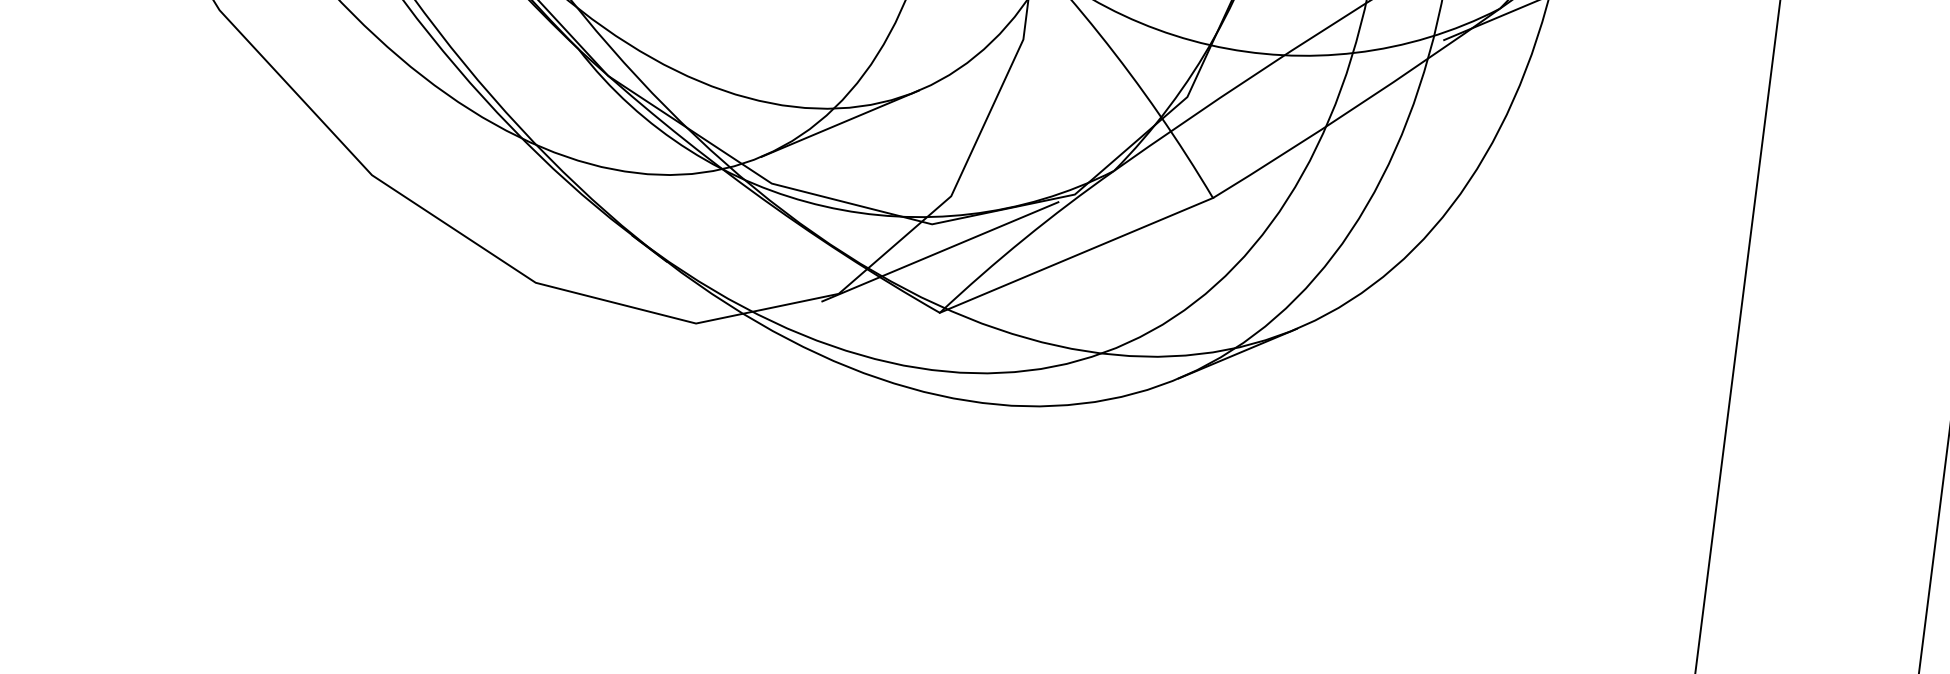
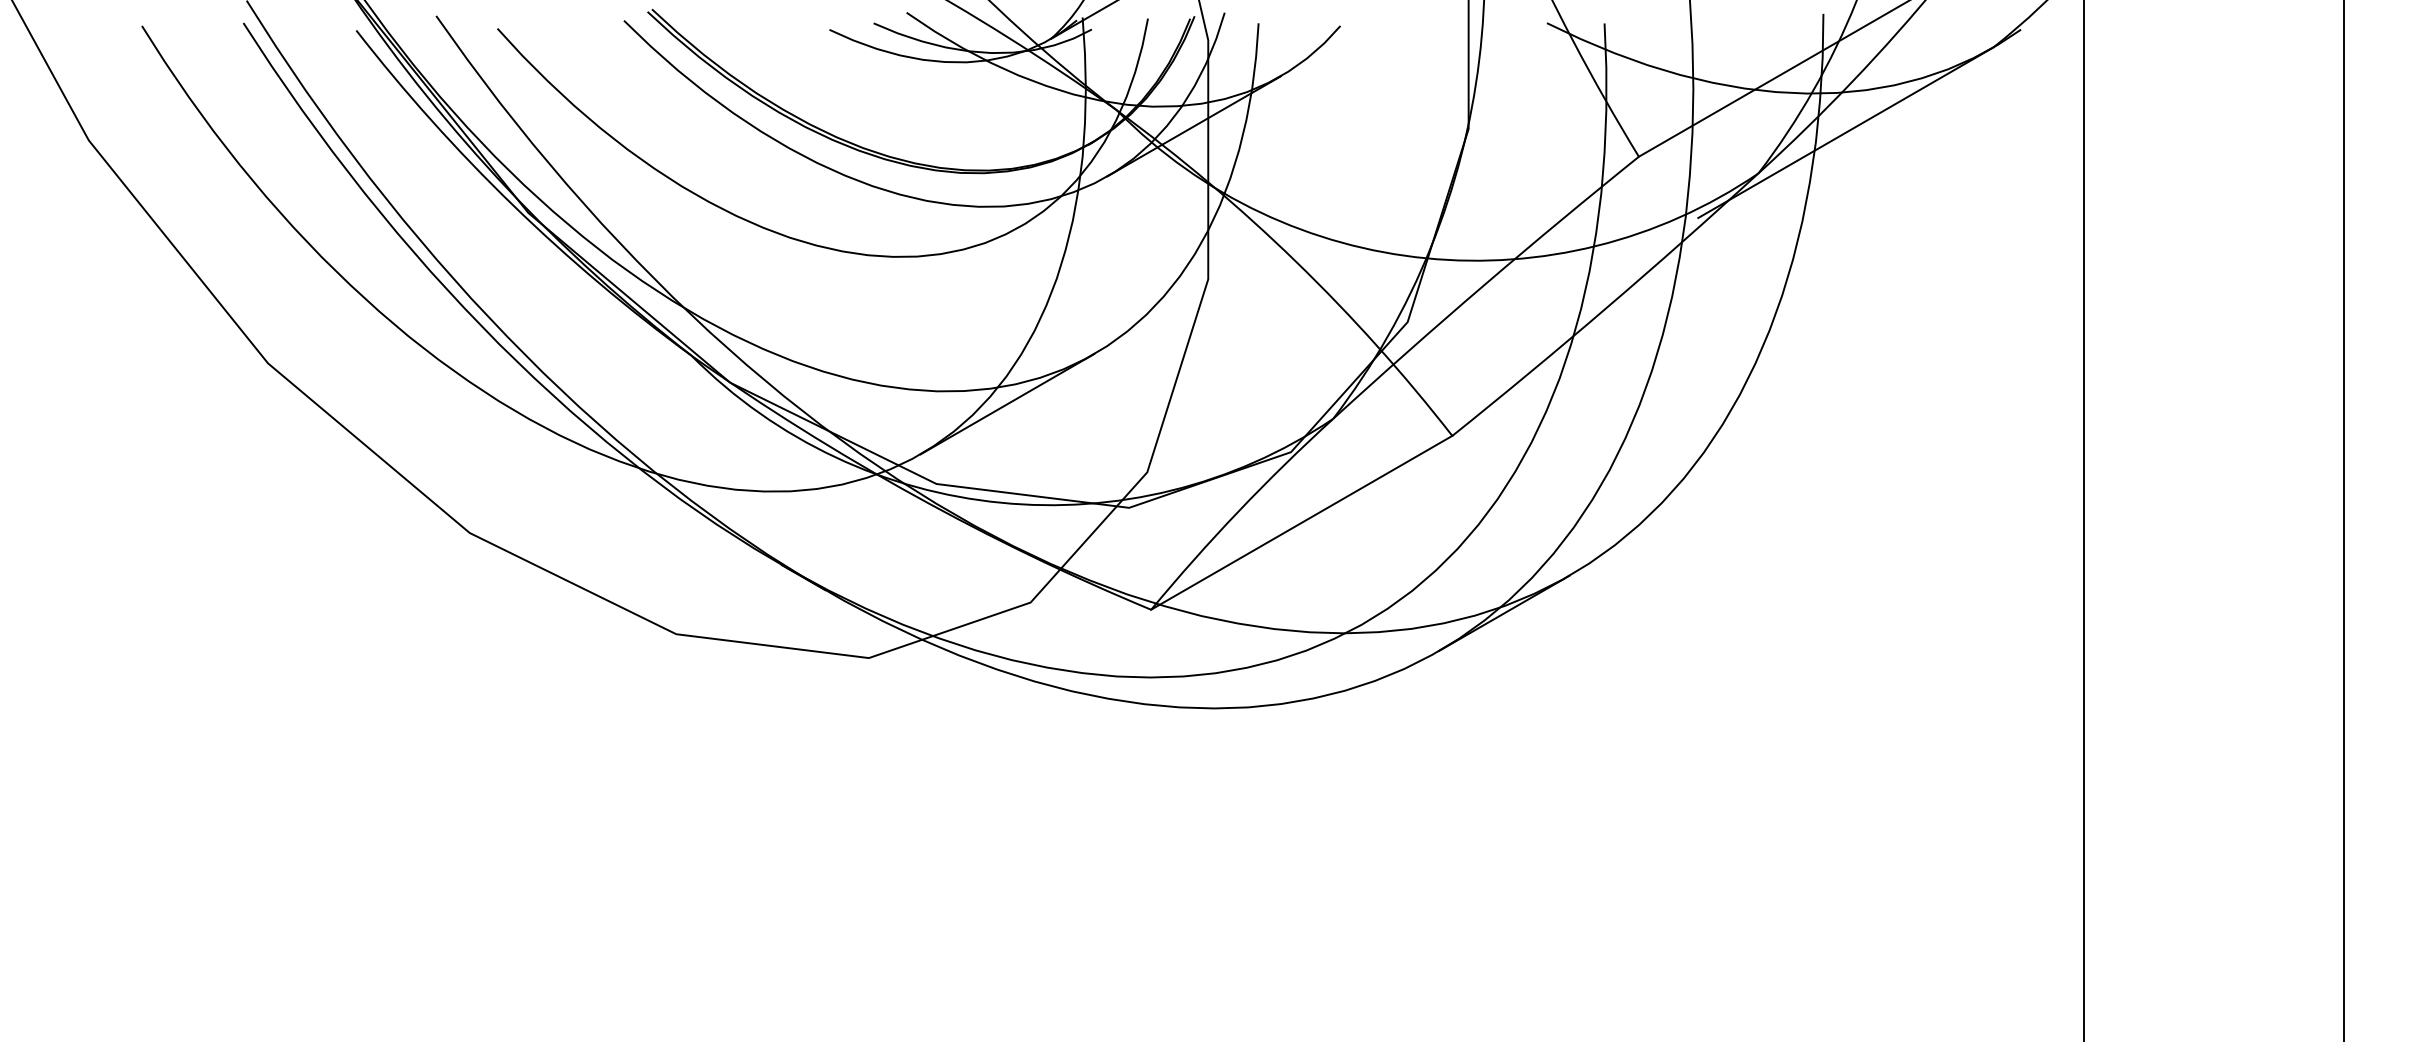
line: (940, 251) -> (1142, 538), removed

